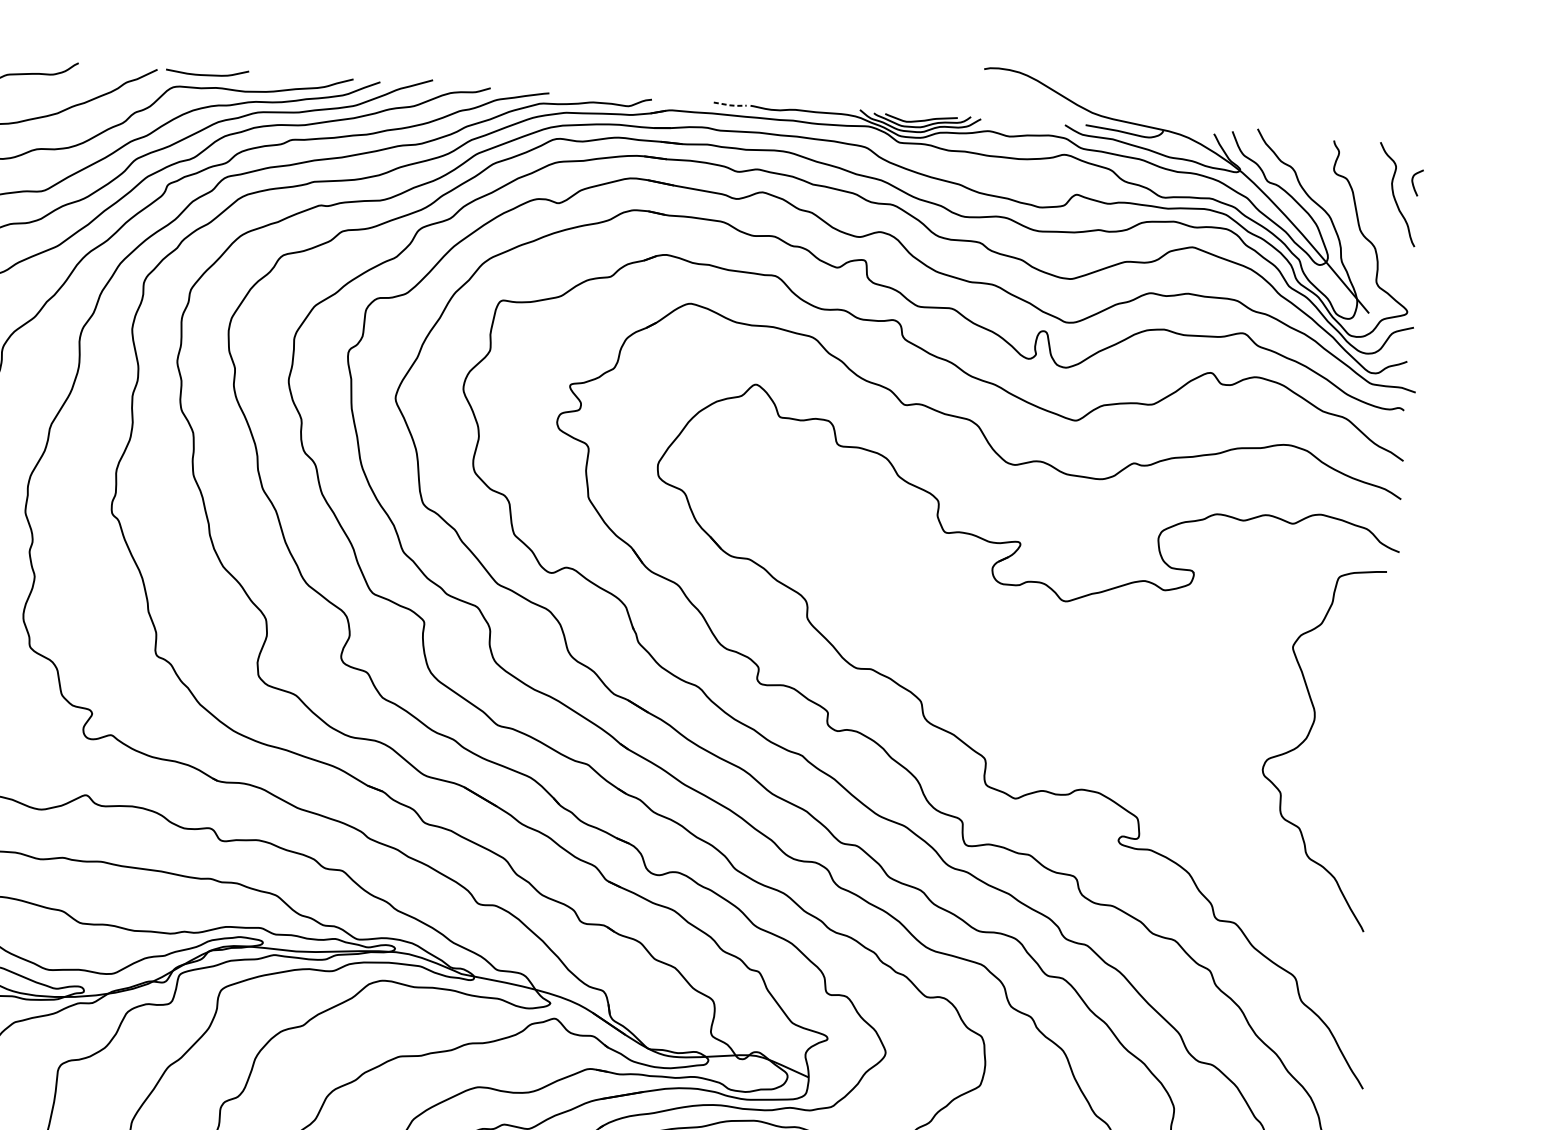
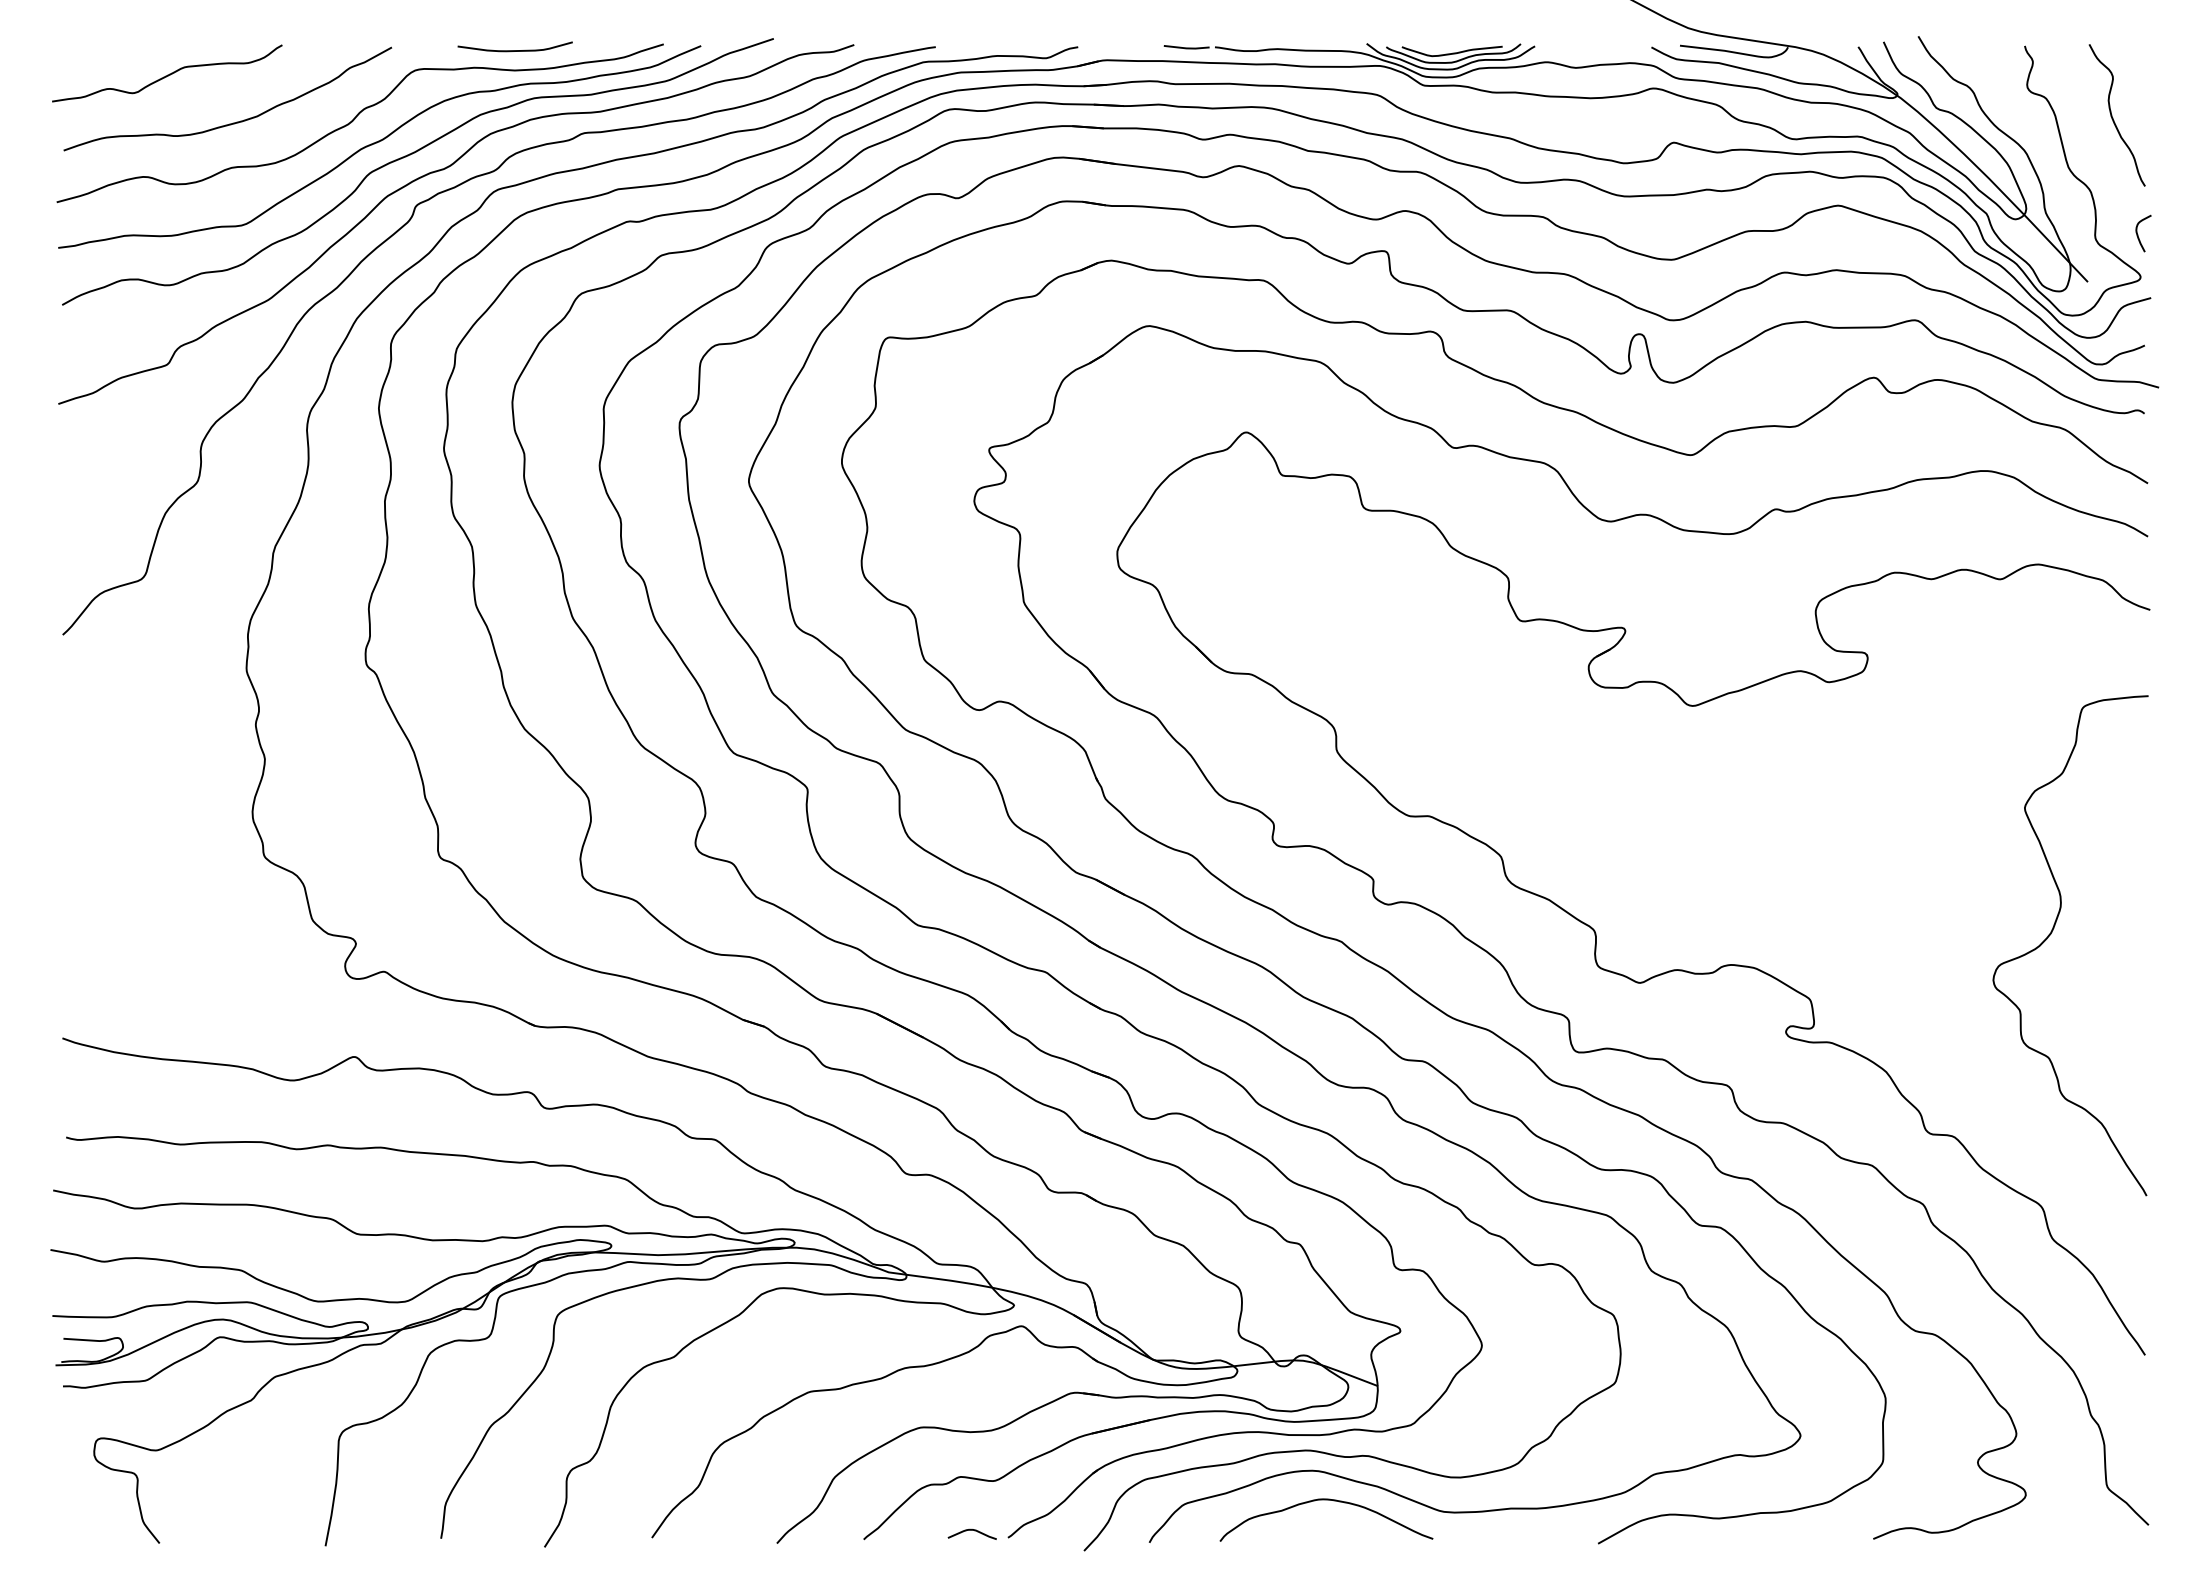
curve: (206, 74) -> (514, 50), moved
line: (730, 105) -> (1187, 48), dashed -> solid
curve: (1413, 183) -> (2138, 234), moved
curve: (1306, 739) -> (2051, 934), moved

